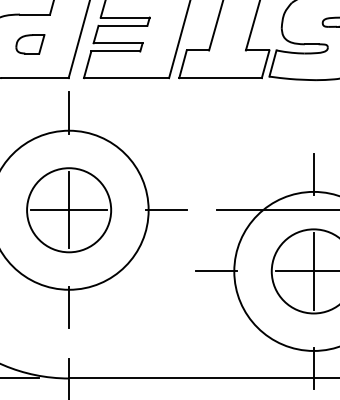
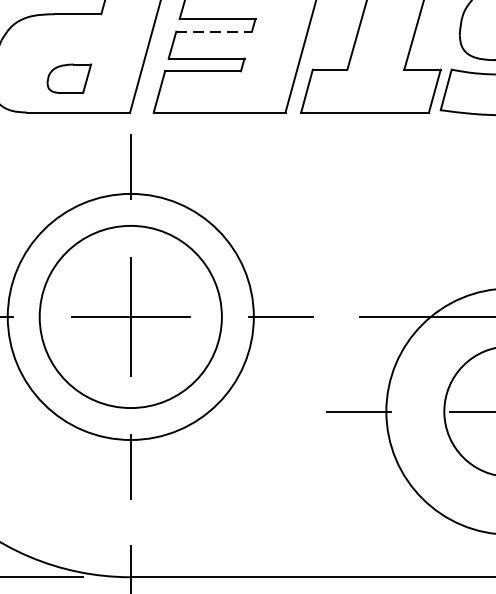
line: (123, 25) -> (214, 31), solid -> dashed
part: (30, 44) -> (69, 79), moved
circle: (69, 210) -> (131, 317), size x1.4

